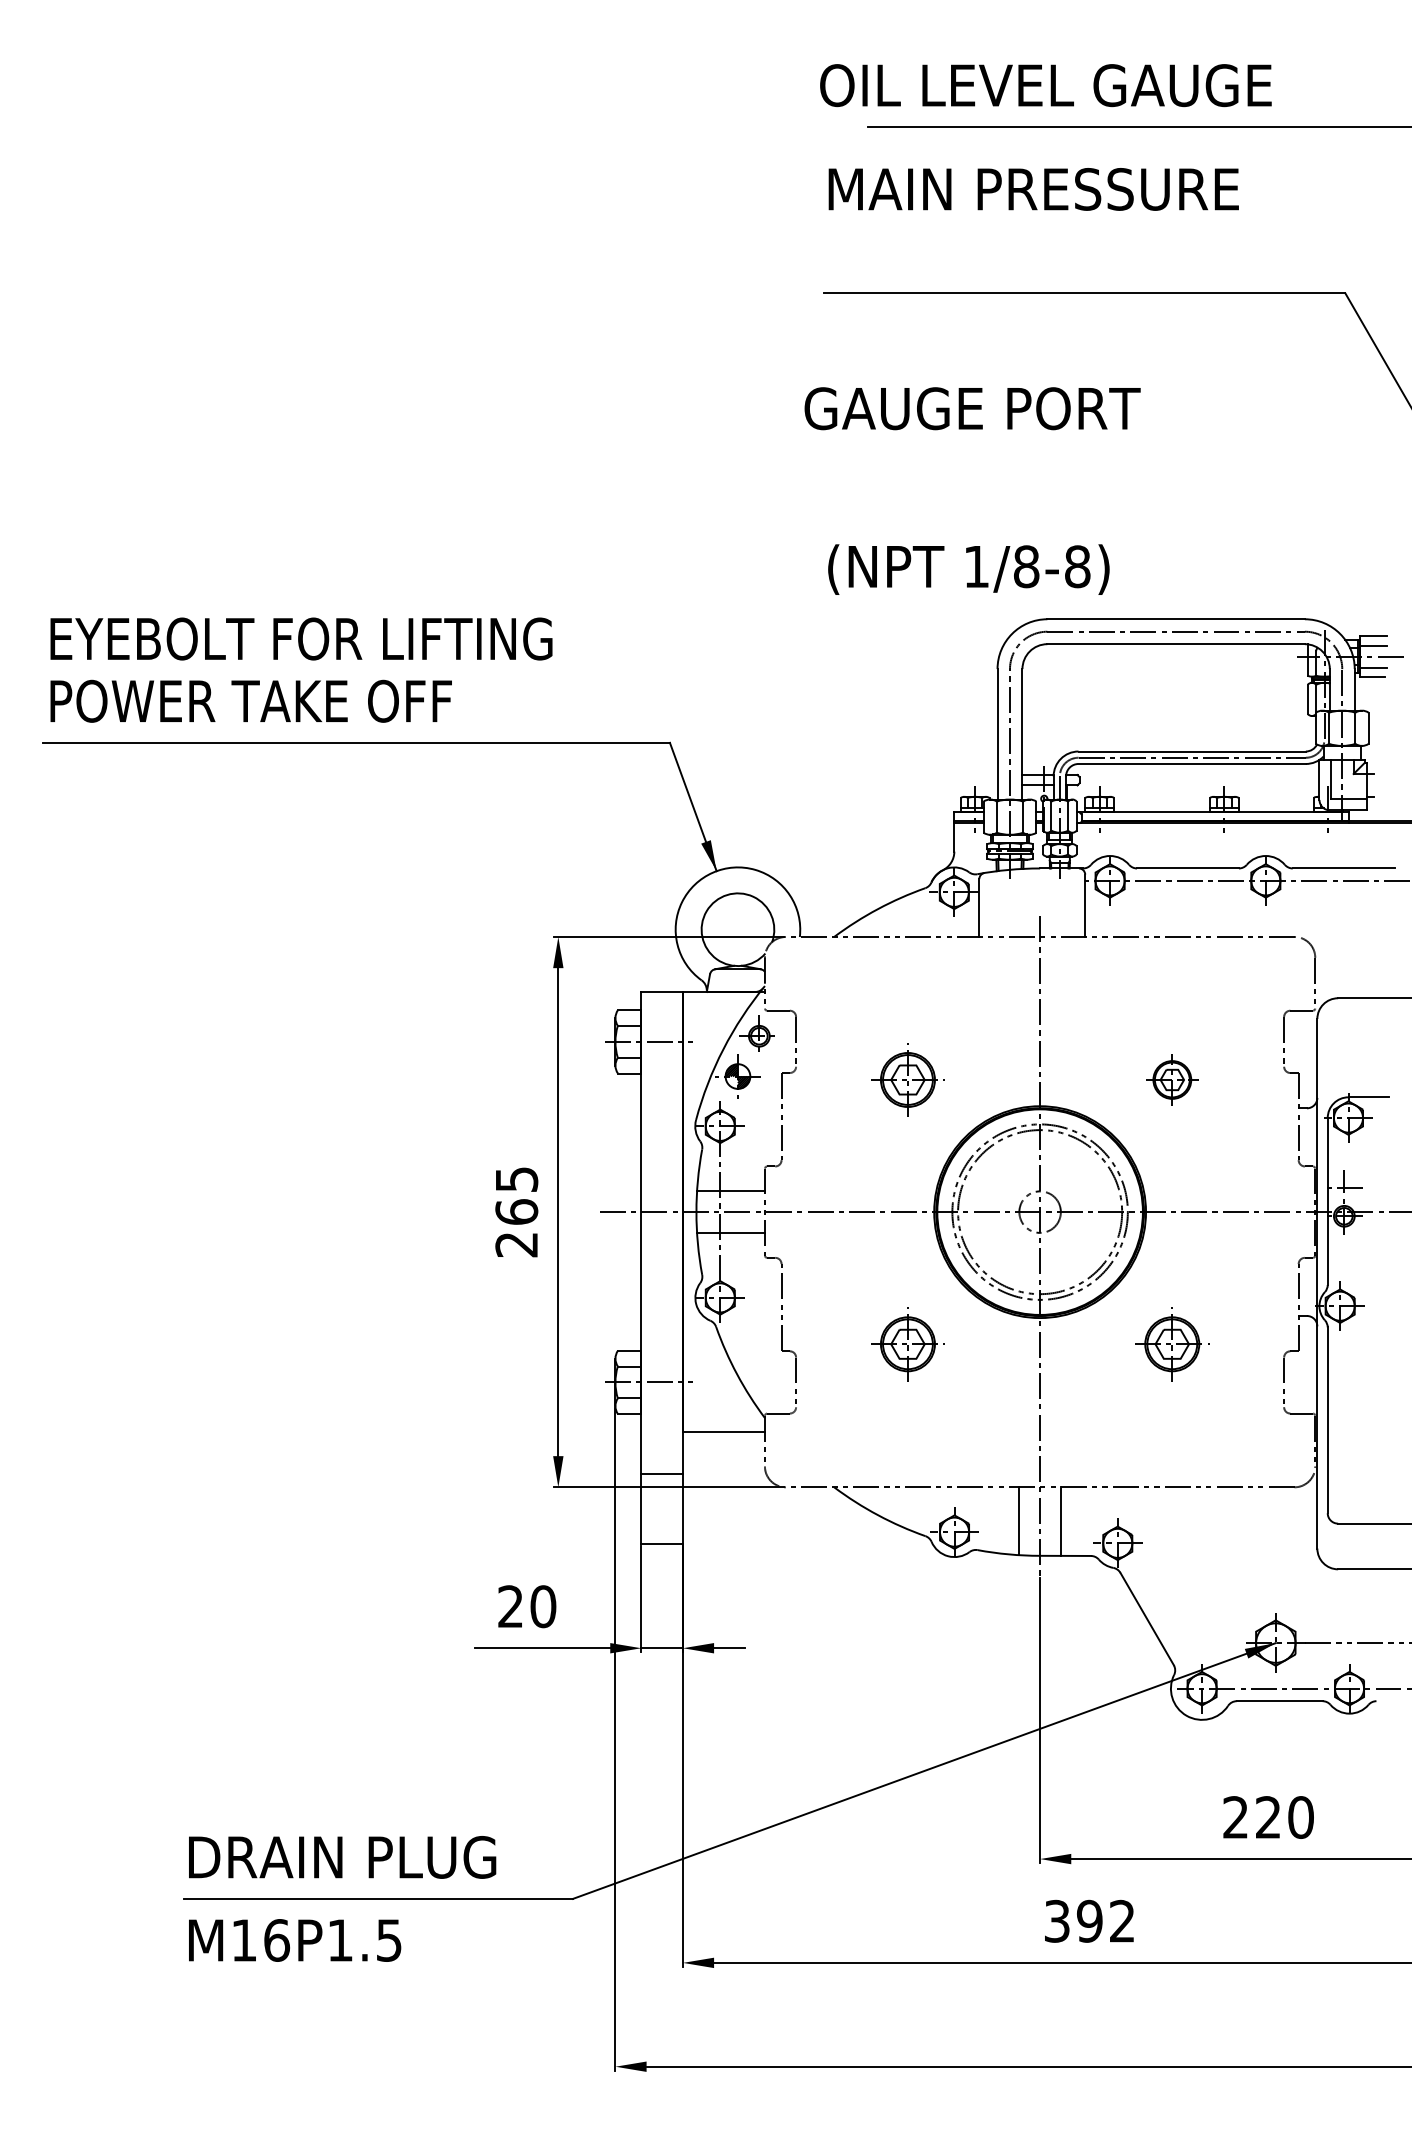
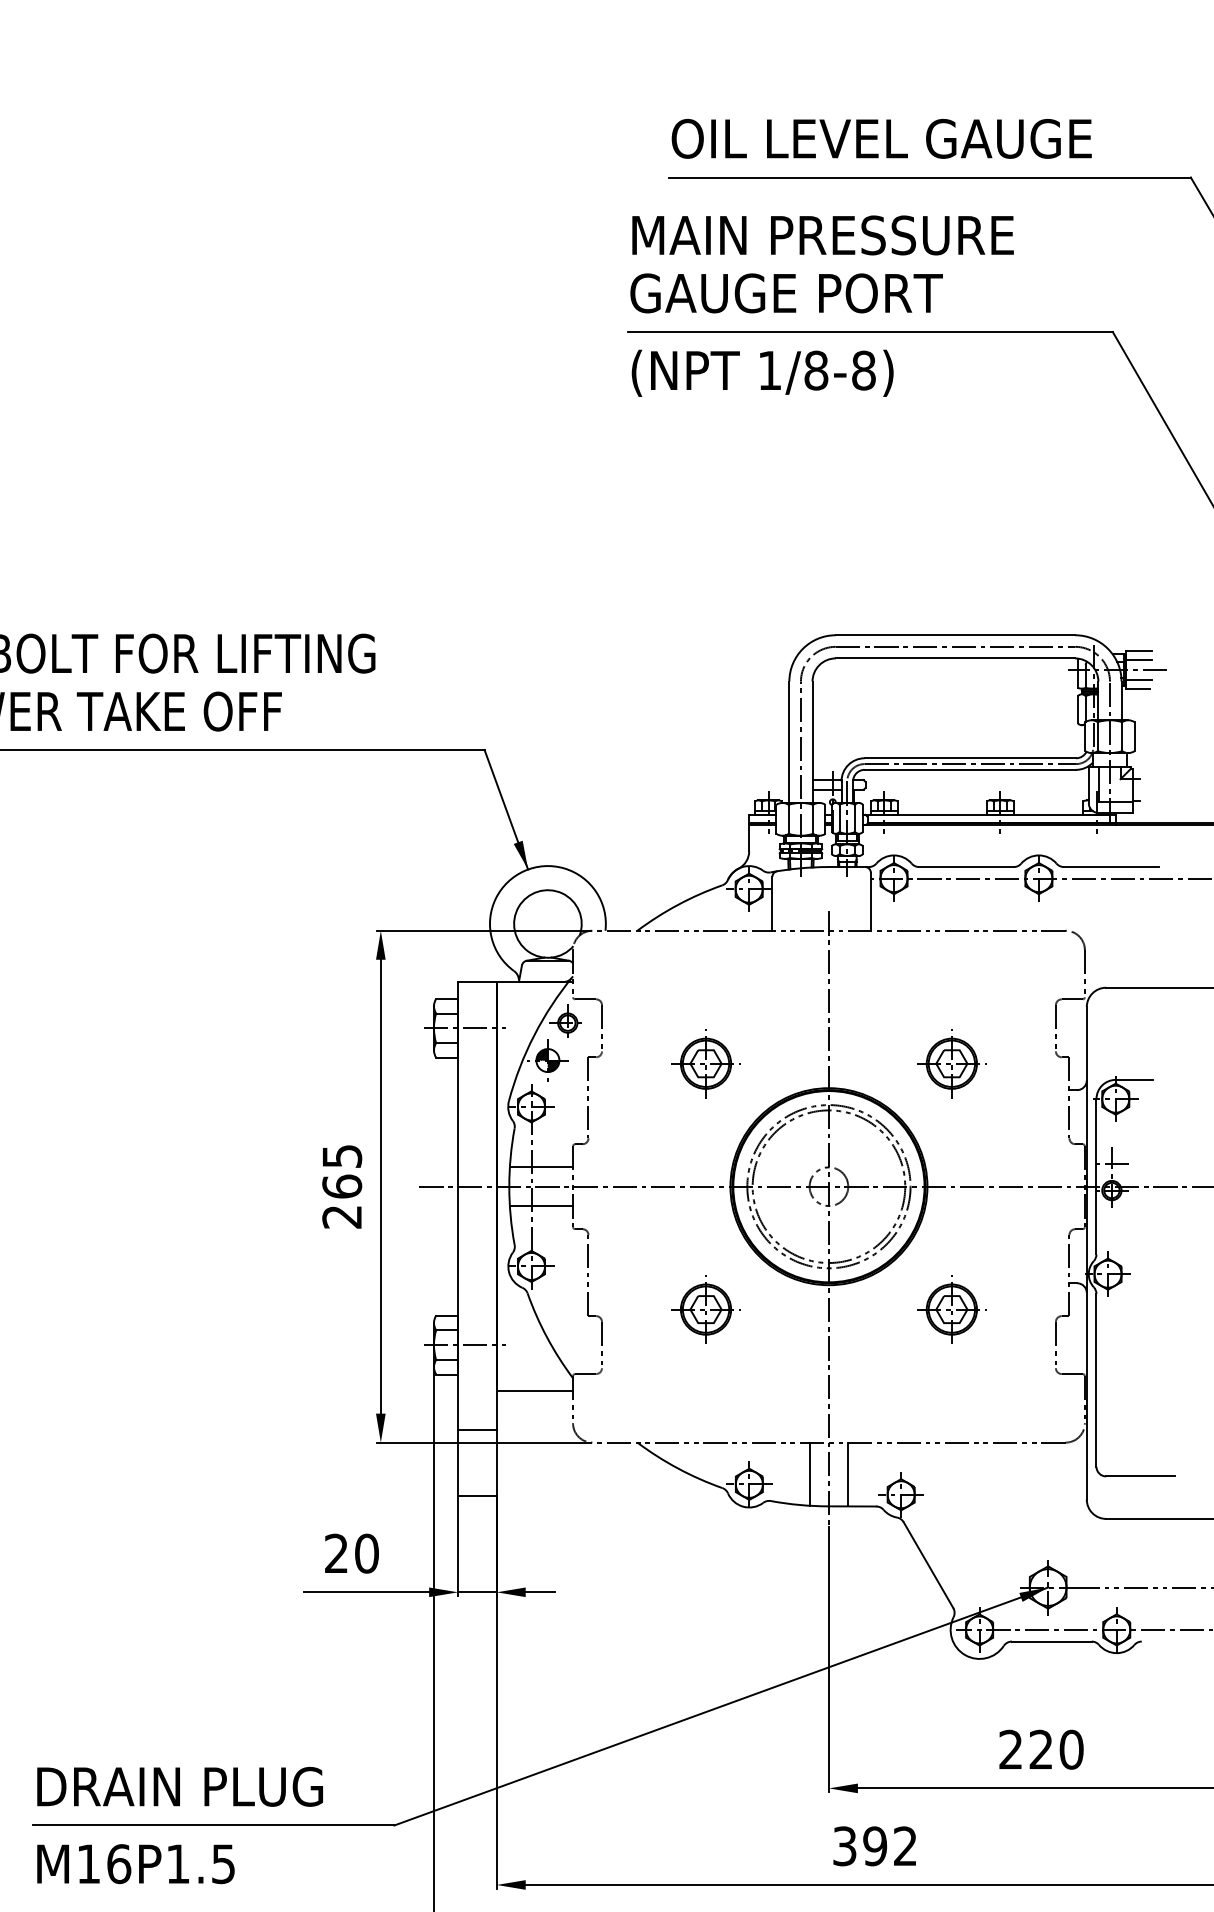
text: (1045, 85) -> (881, 138), moved
text: (972, 408) -> (786, 293), moved
text: (968, 569) -> (762, 373), moved
part: (1172, 1079) -> (952, 1063), size x1.43

